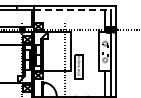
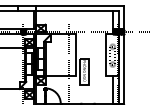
line: (72, 10) -> (77, 11), dashed -> solid

